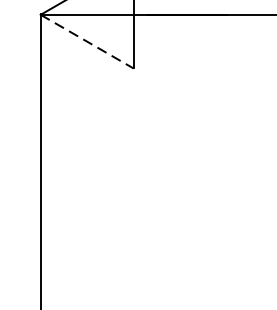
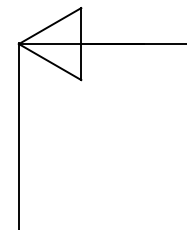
line: (87, 42) -> (50, 62), dashed -> solid

